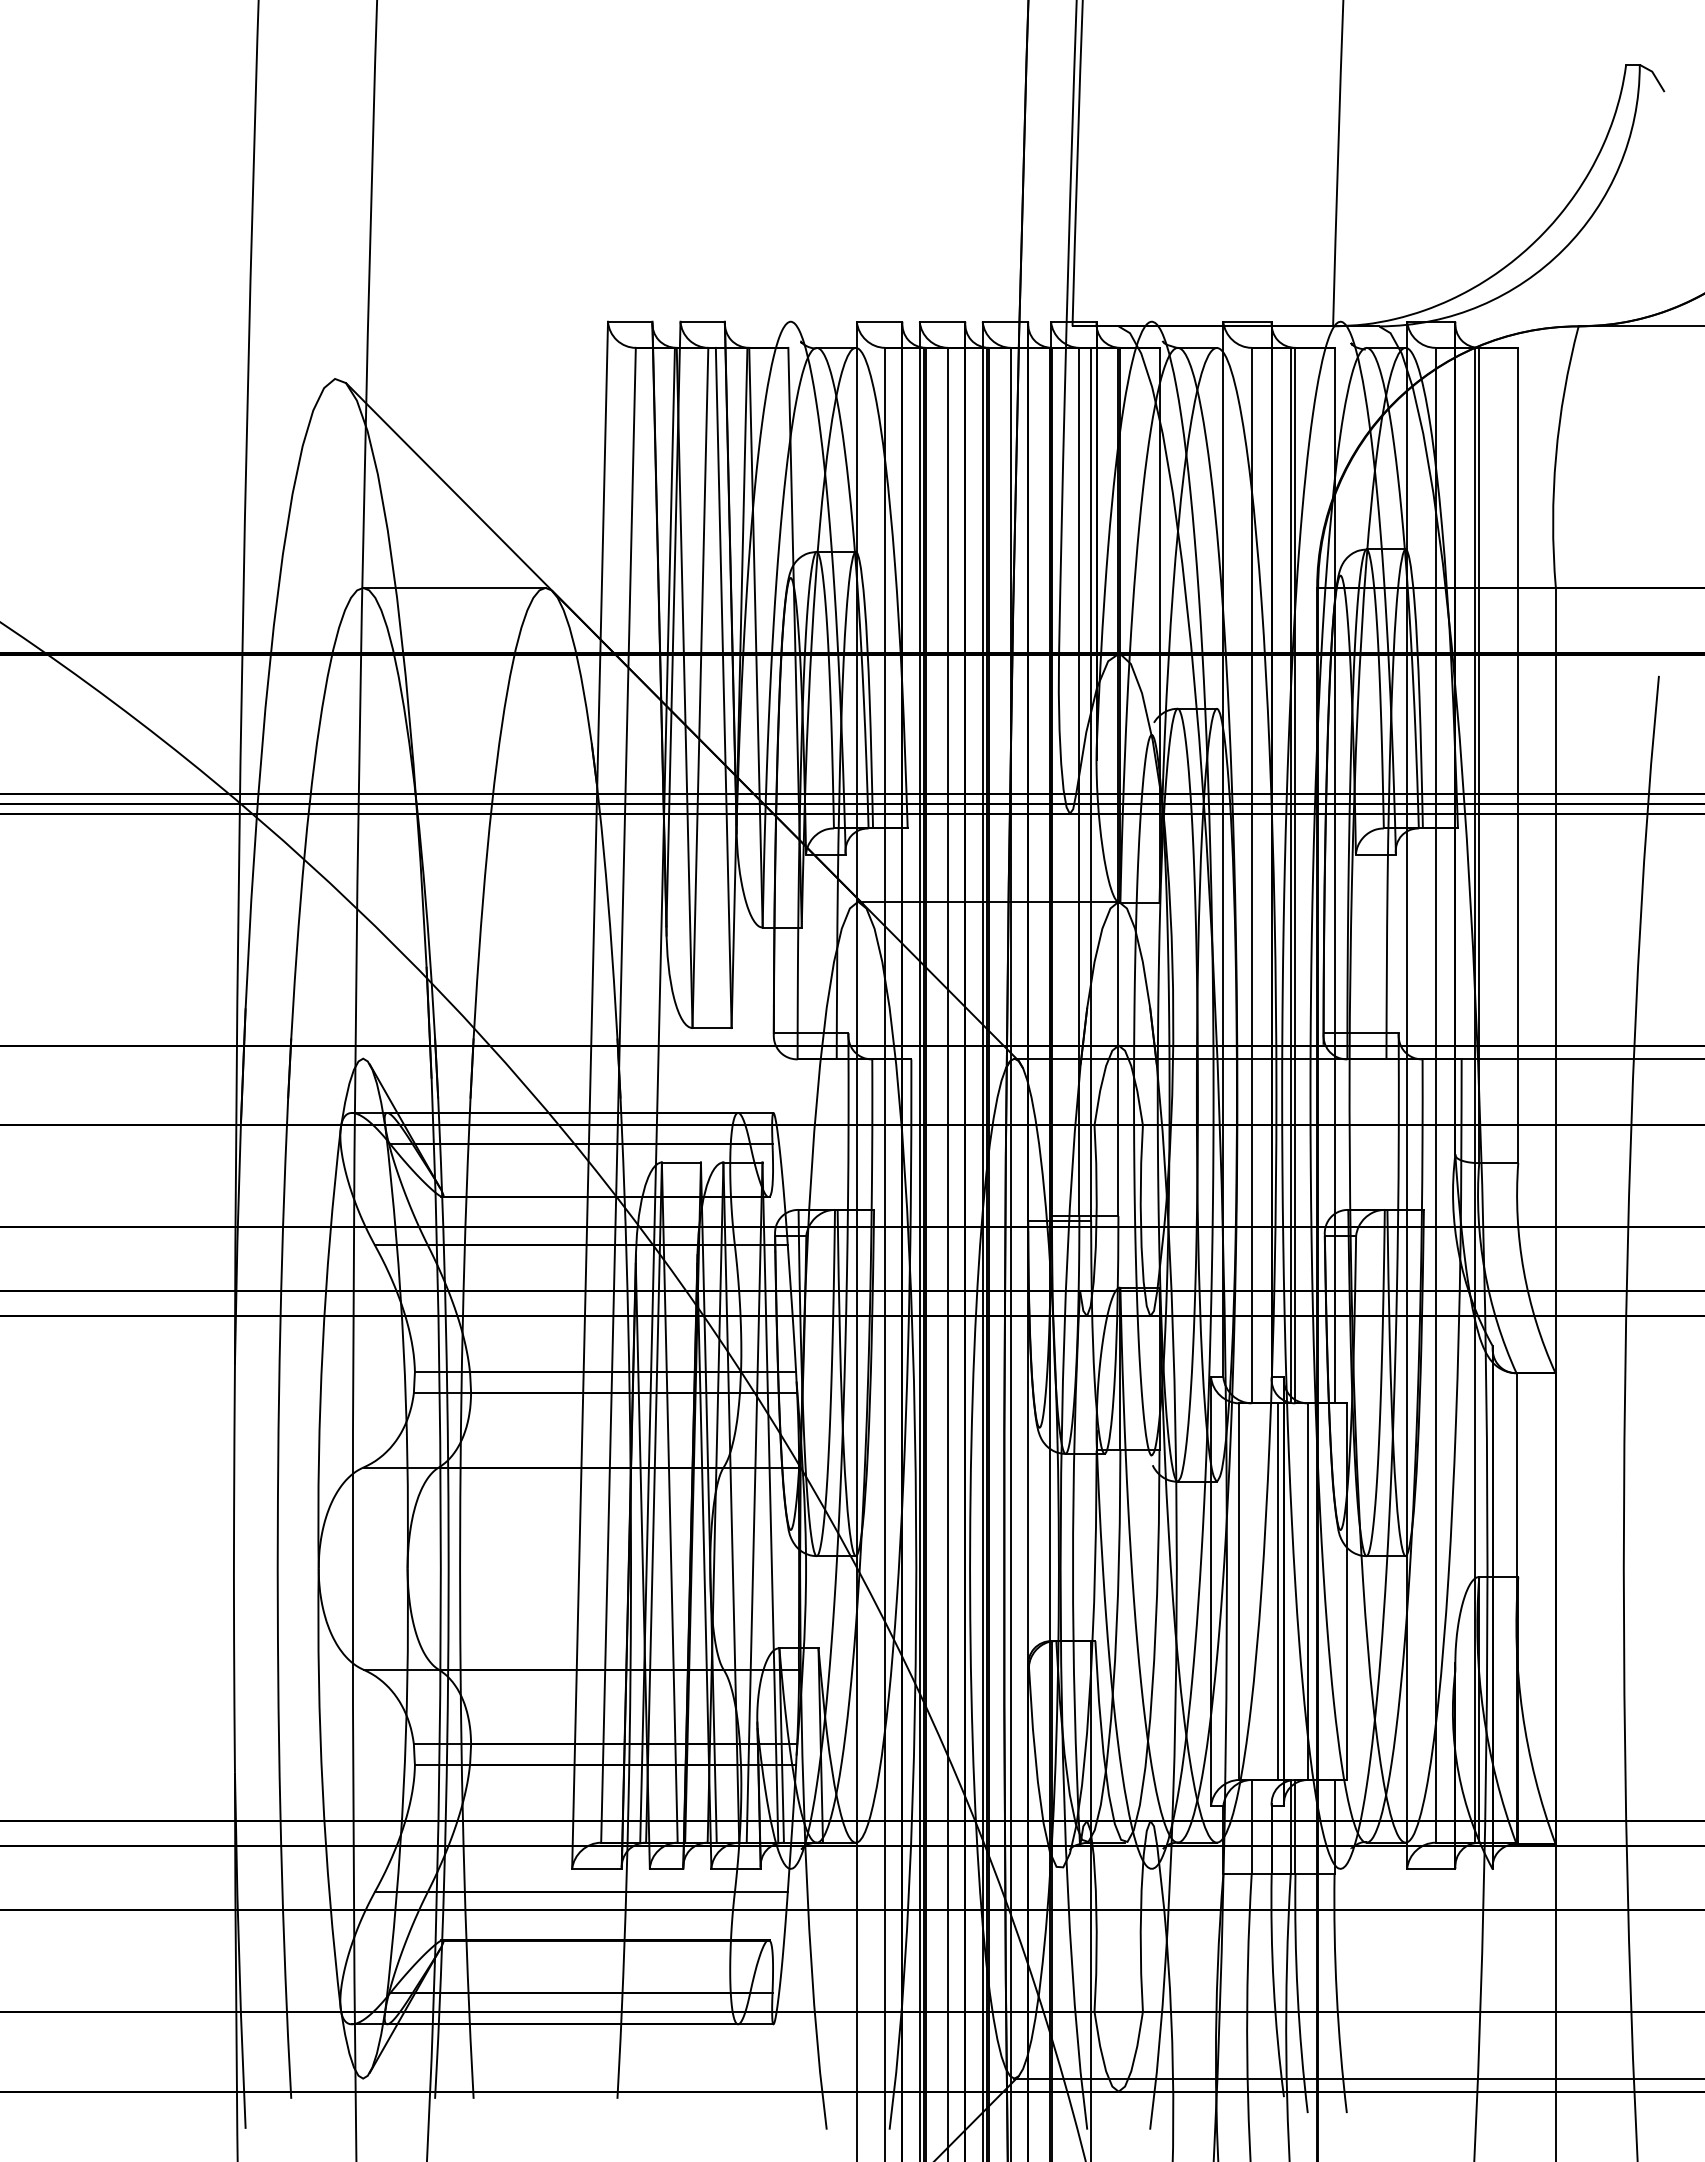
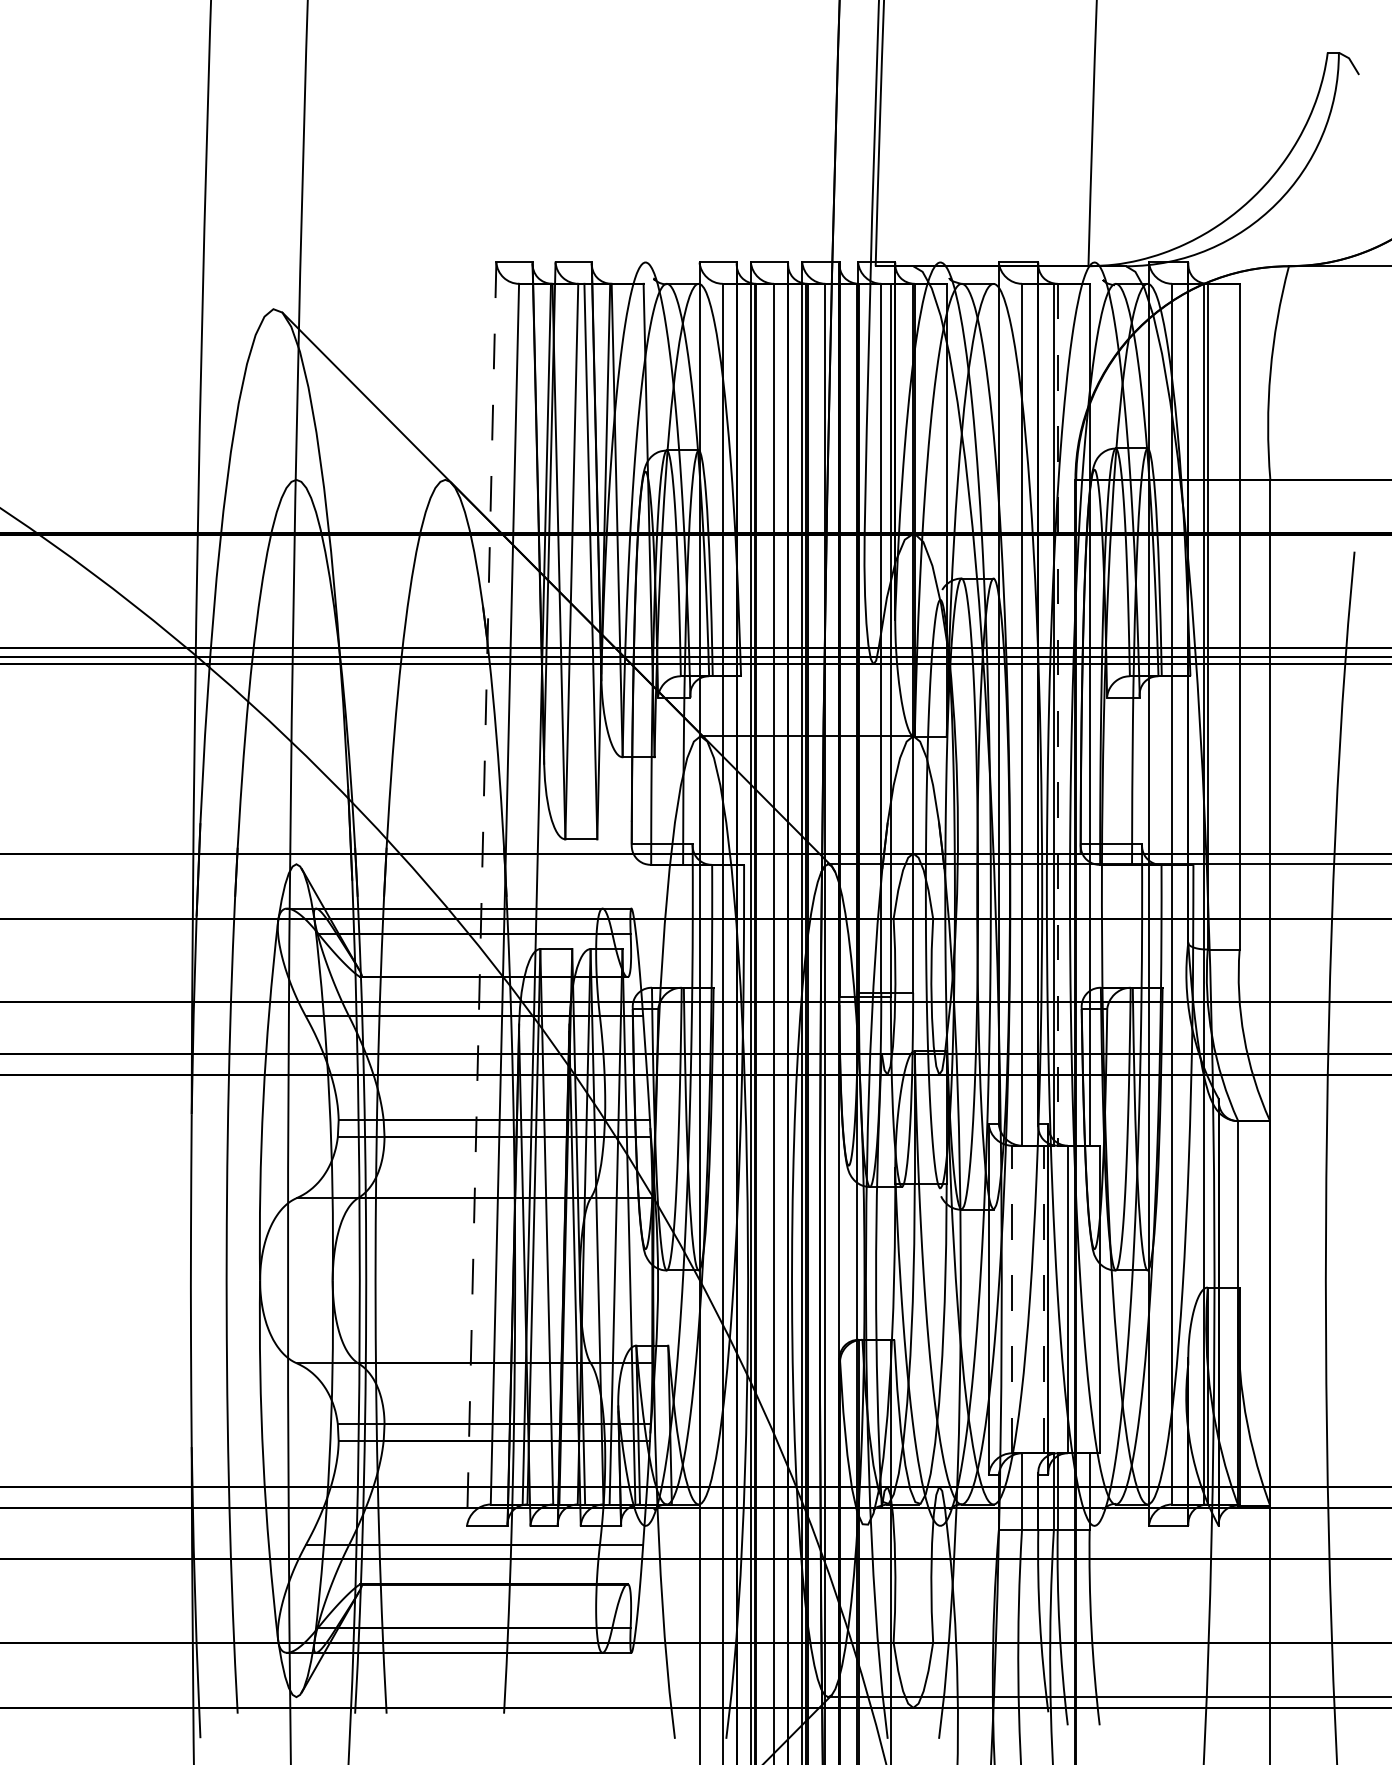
line: (454, 587) -> (370, 479), removed
line: (1295, 875) -> (1057, 714), solid -> dashed
line: (590, 1095) -> (482, 894), solid -> dashed
line: (1239, 1591) -> (1012, 1299), solid -> dashed
line: (1278, 1591) -> (1043, 1299), solid -> dashed

